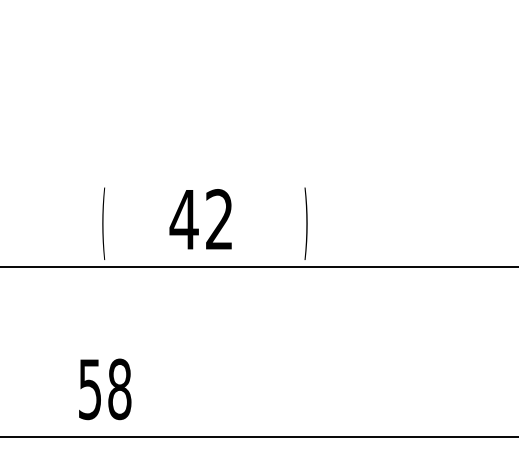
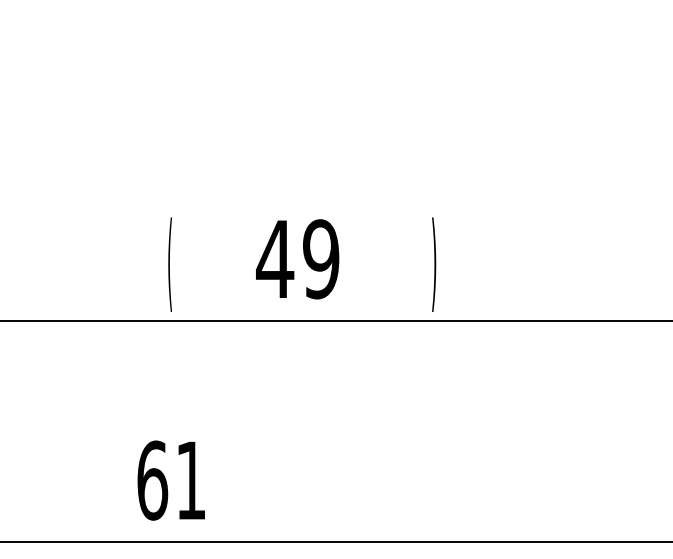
text: (219, 219) -> (321, 259), 42 -> 49
text: (104, 389) -> (171, 480), 58 -> 61

